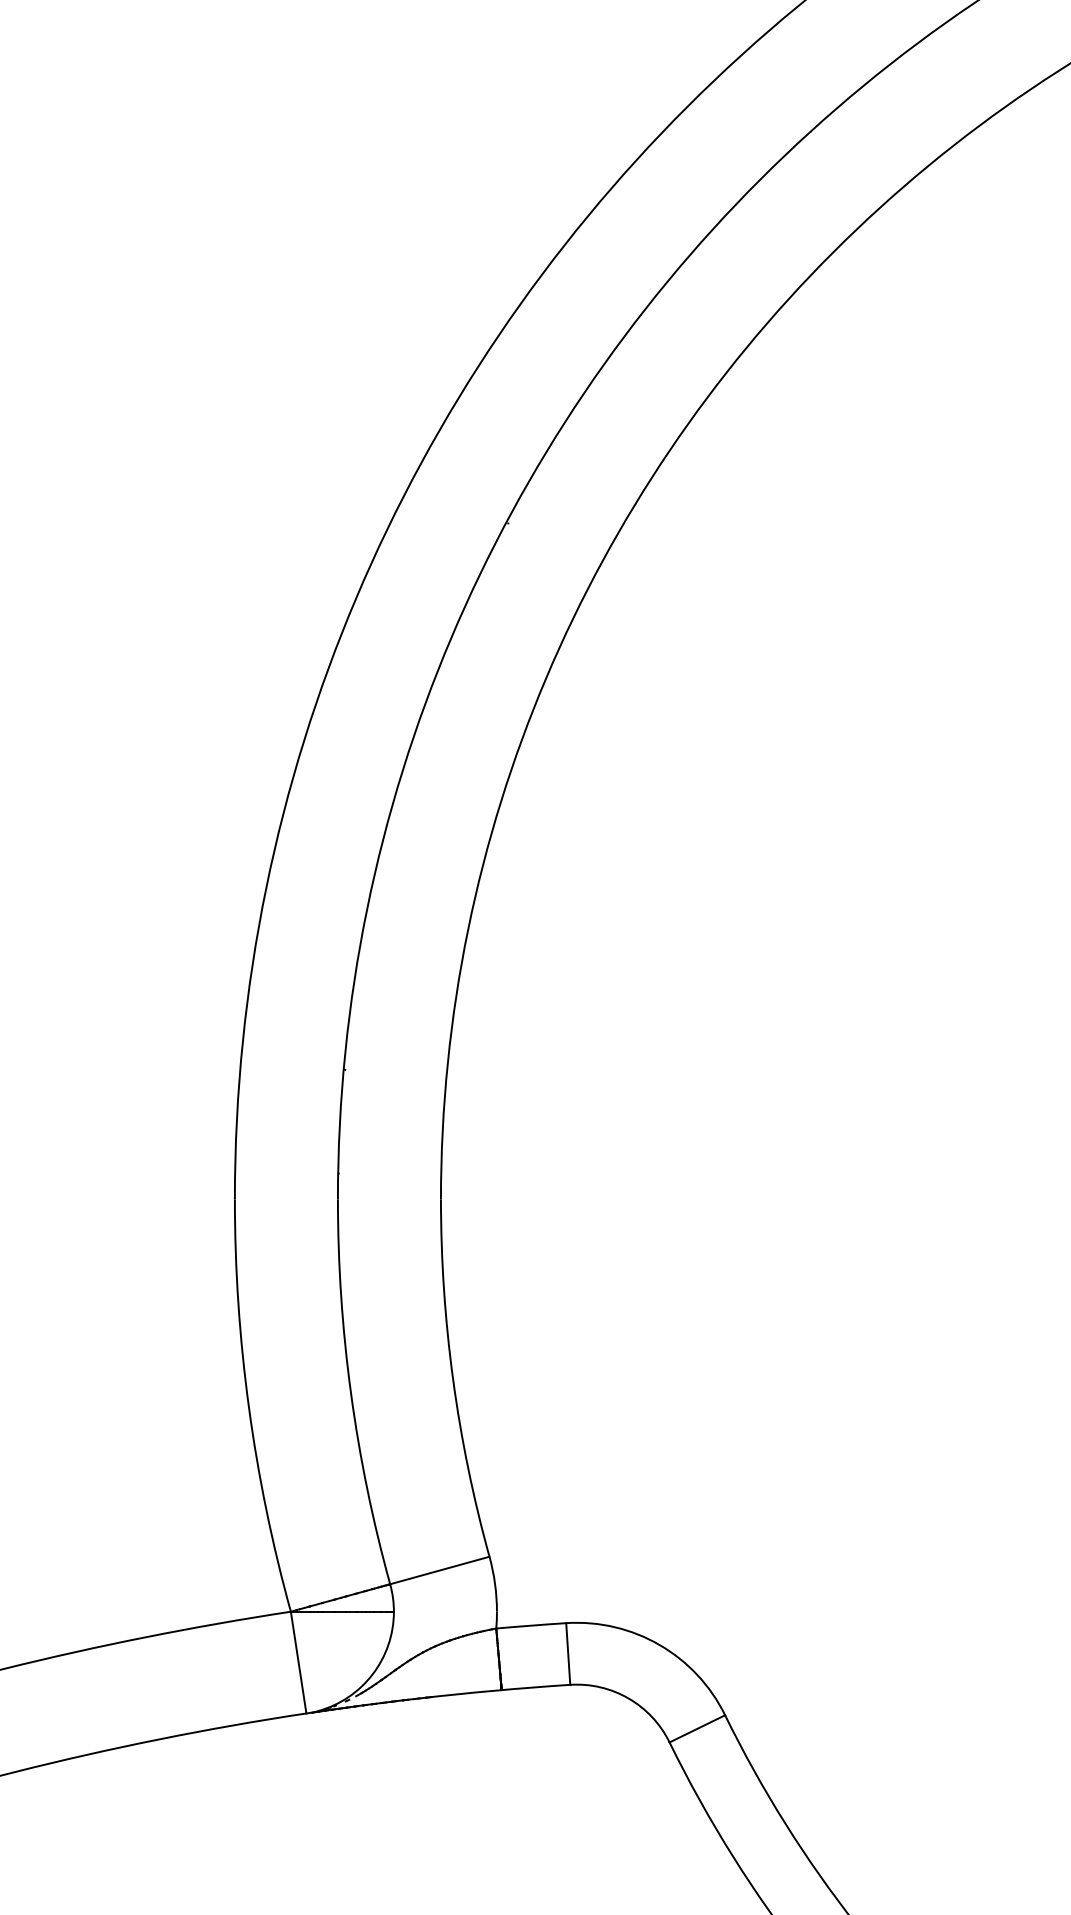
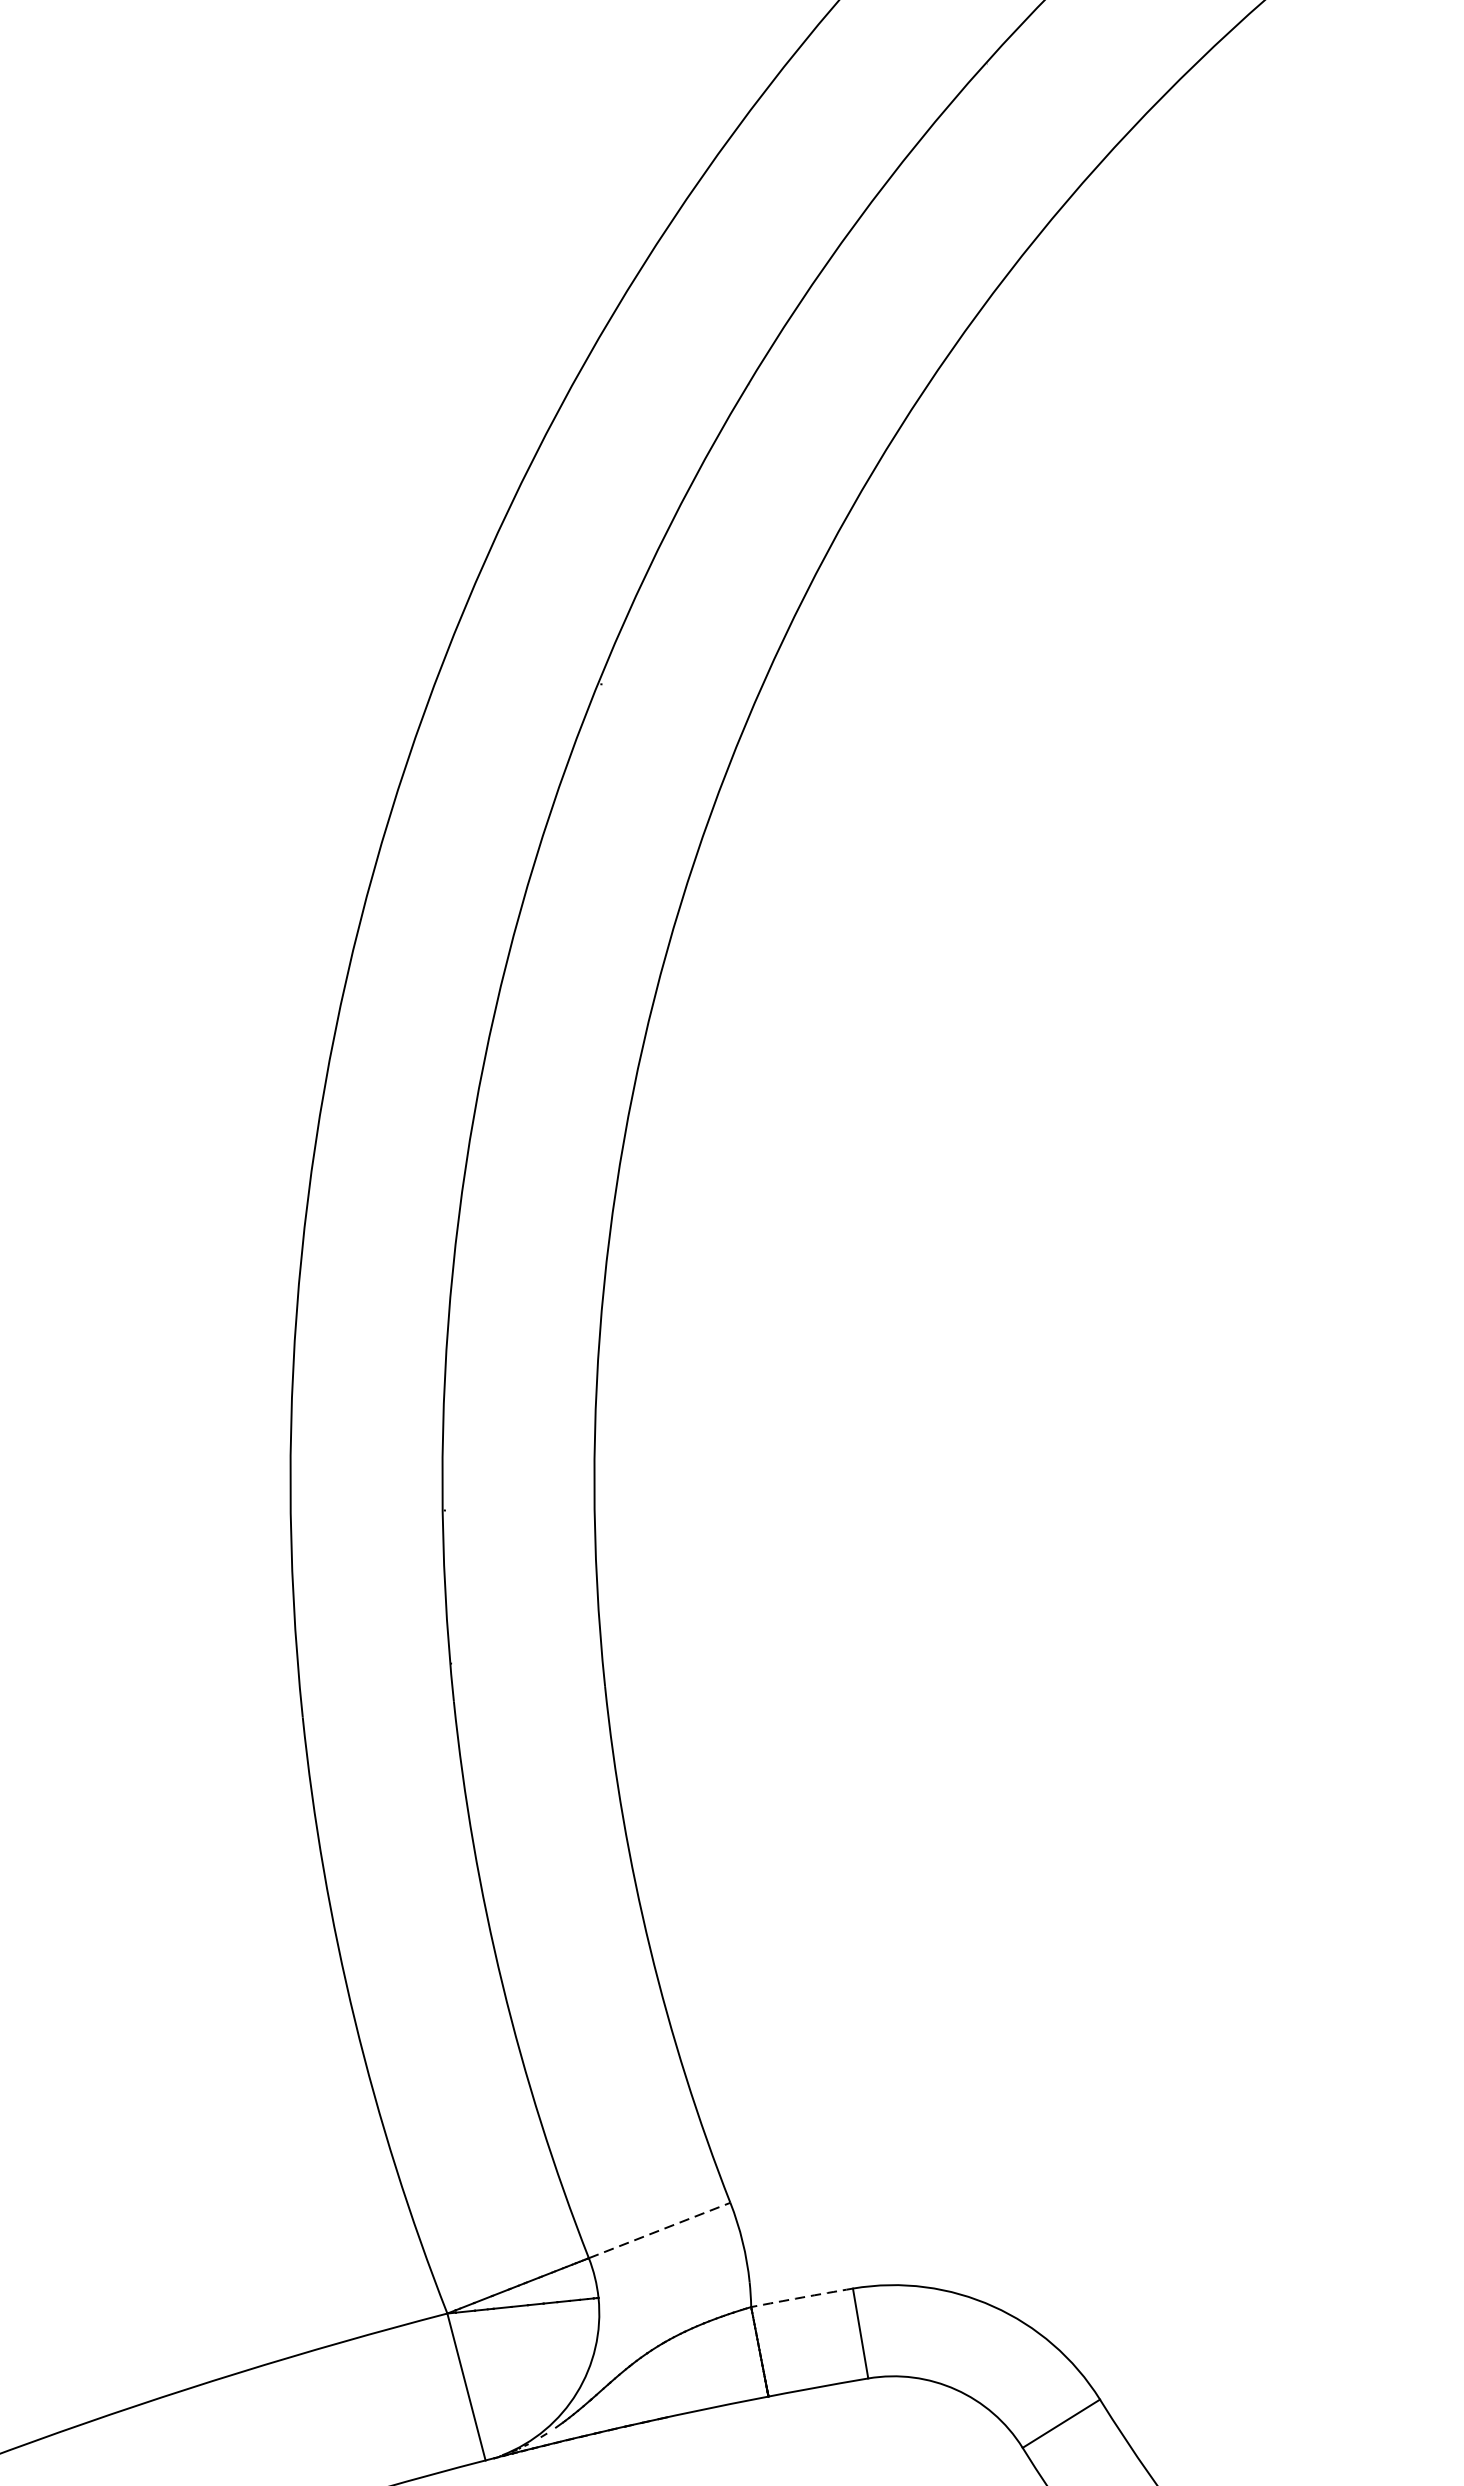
line: (440, 1570) -> (660, 2230), solid -> dashed
arc: (531, 1625) -> (802, 2297), solid -> dashed

